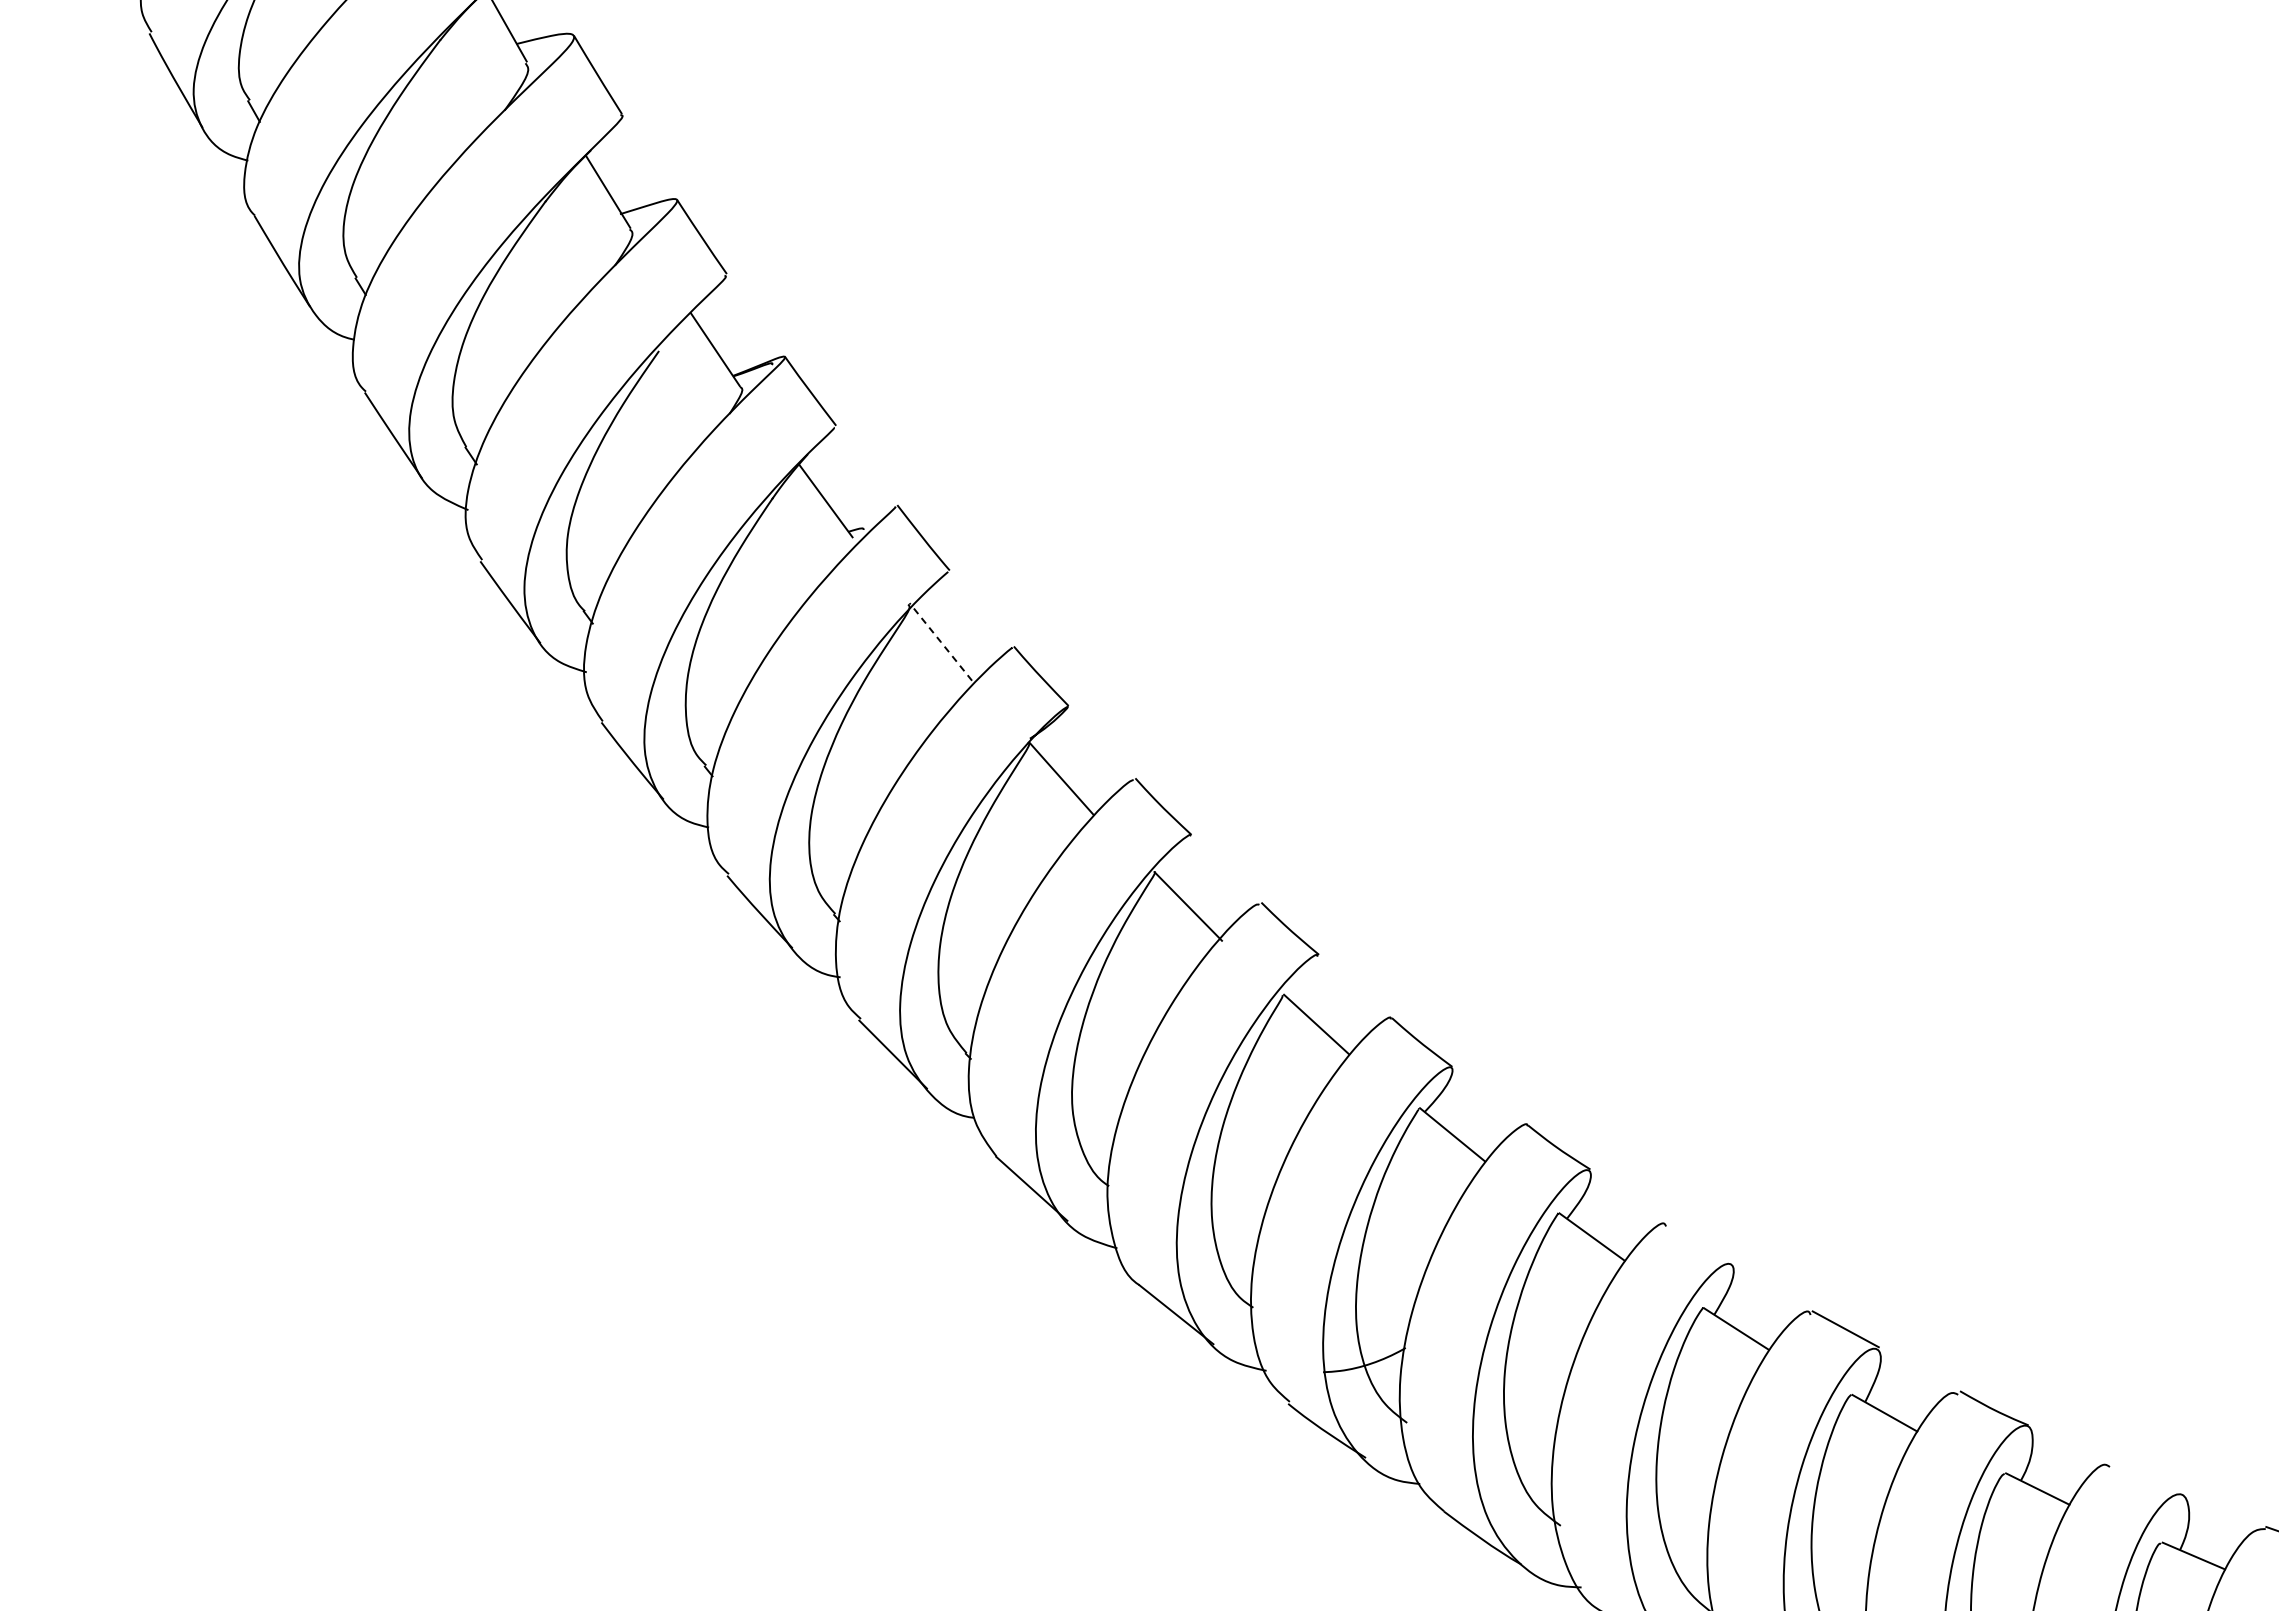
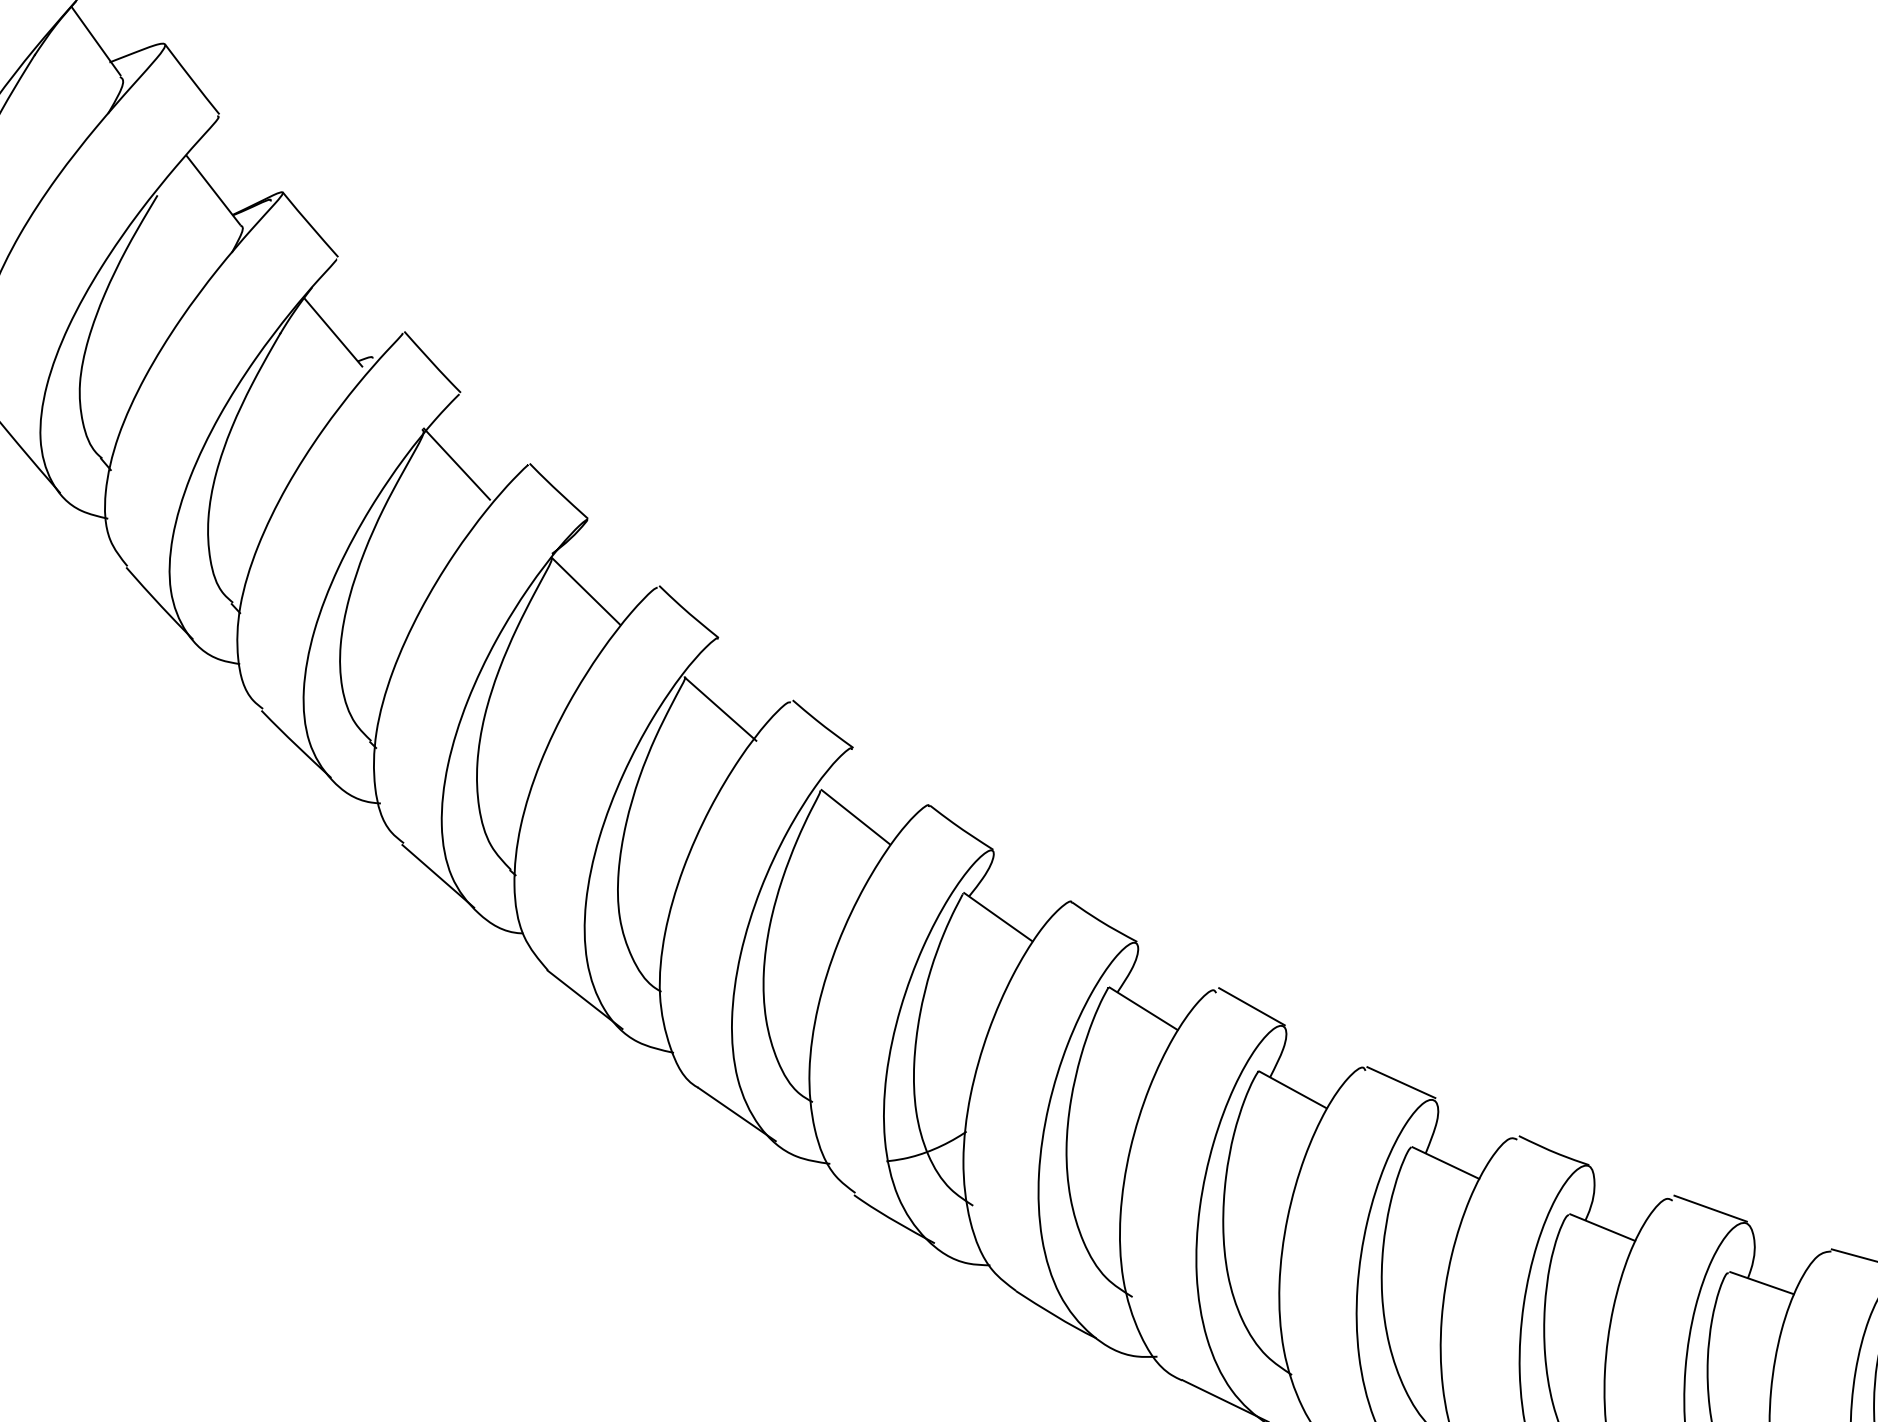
line: (940, 641) -> (456, 463), dashed -> solid
line: (1700, 1242) -> (1251, 1006), added
line: (2147, 1477) -> (1710, 1208), added

